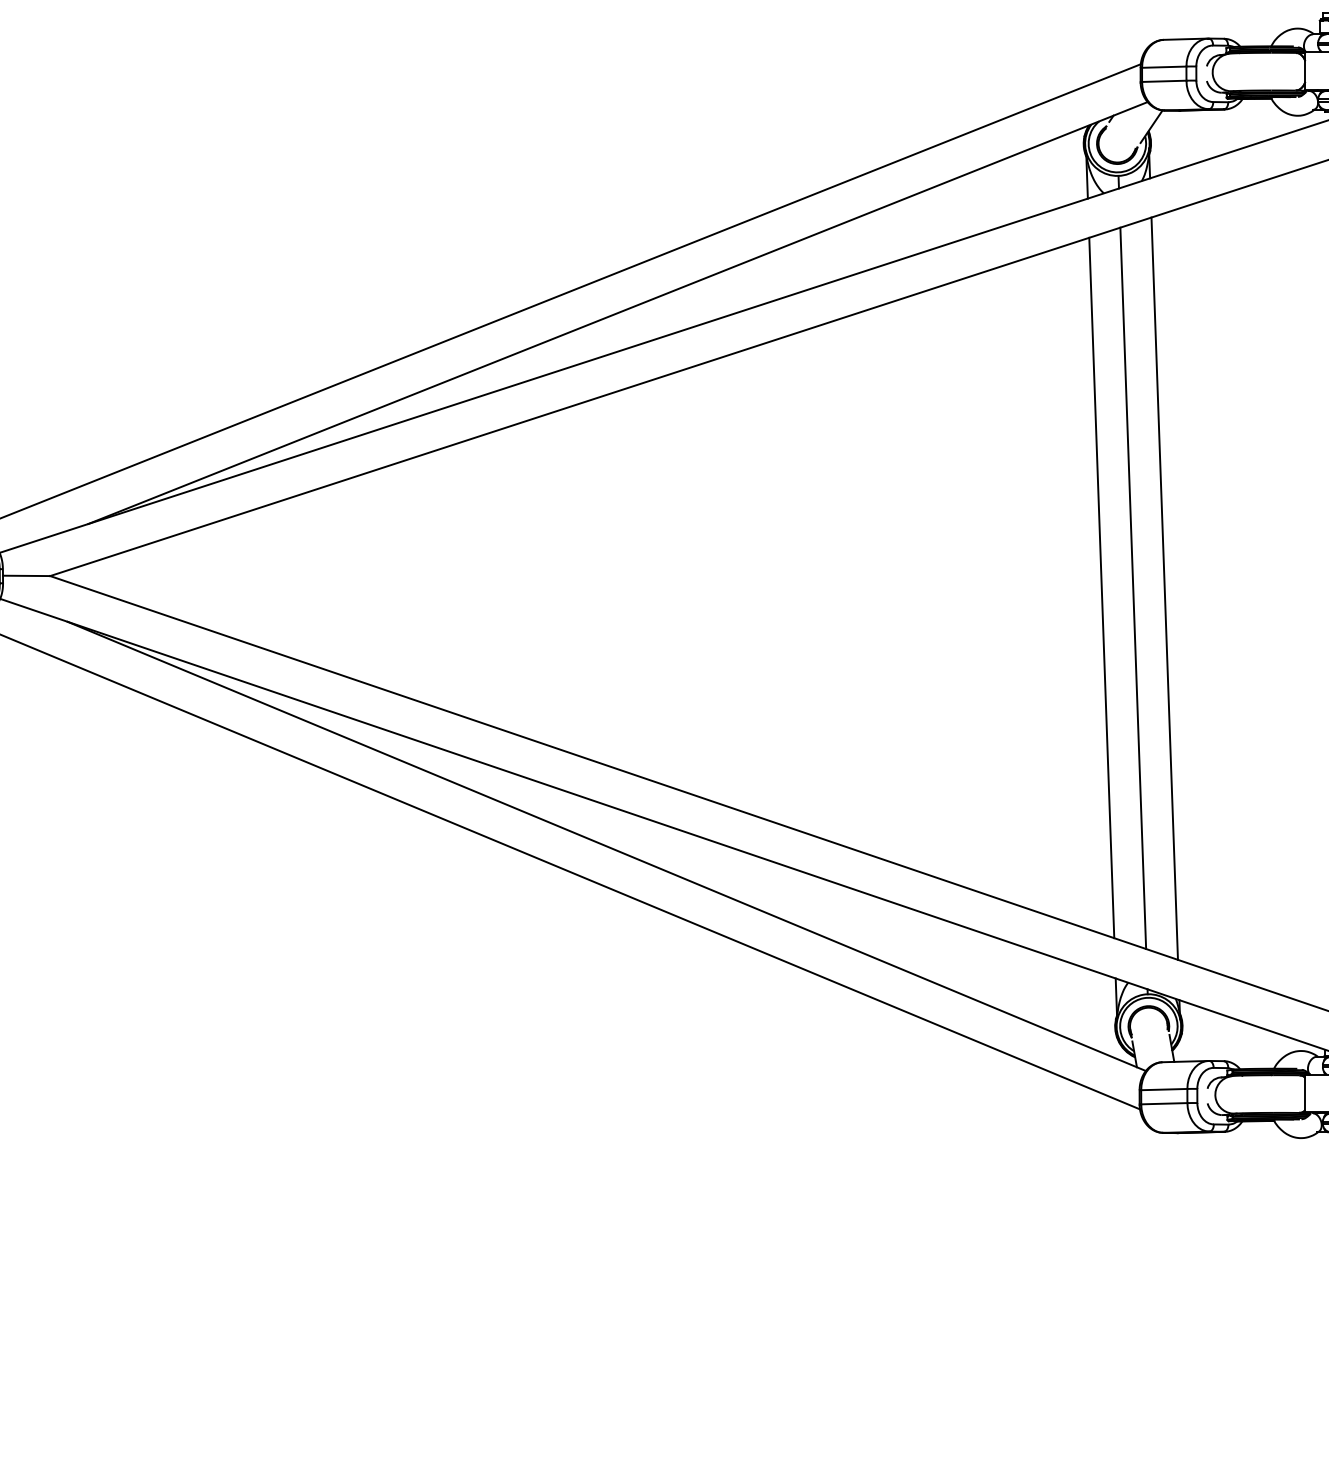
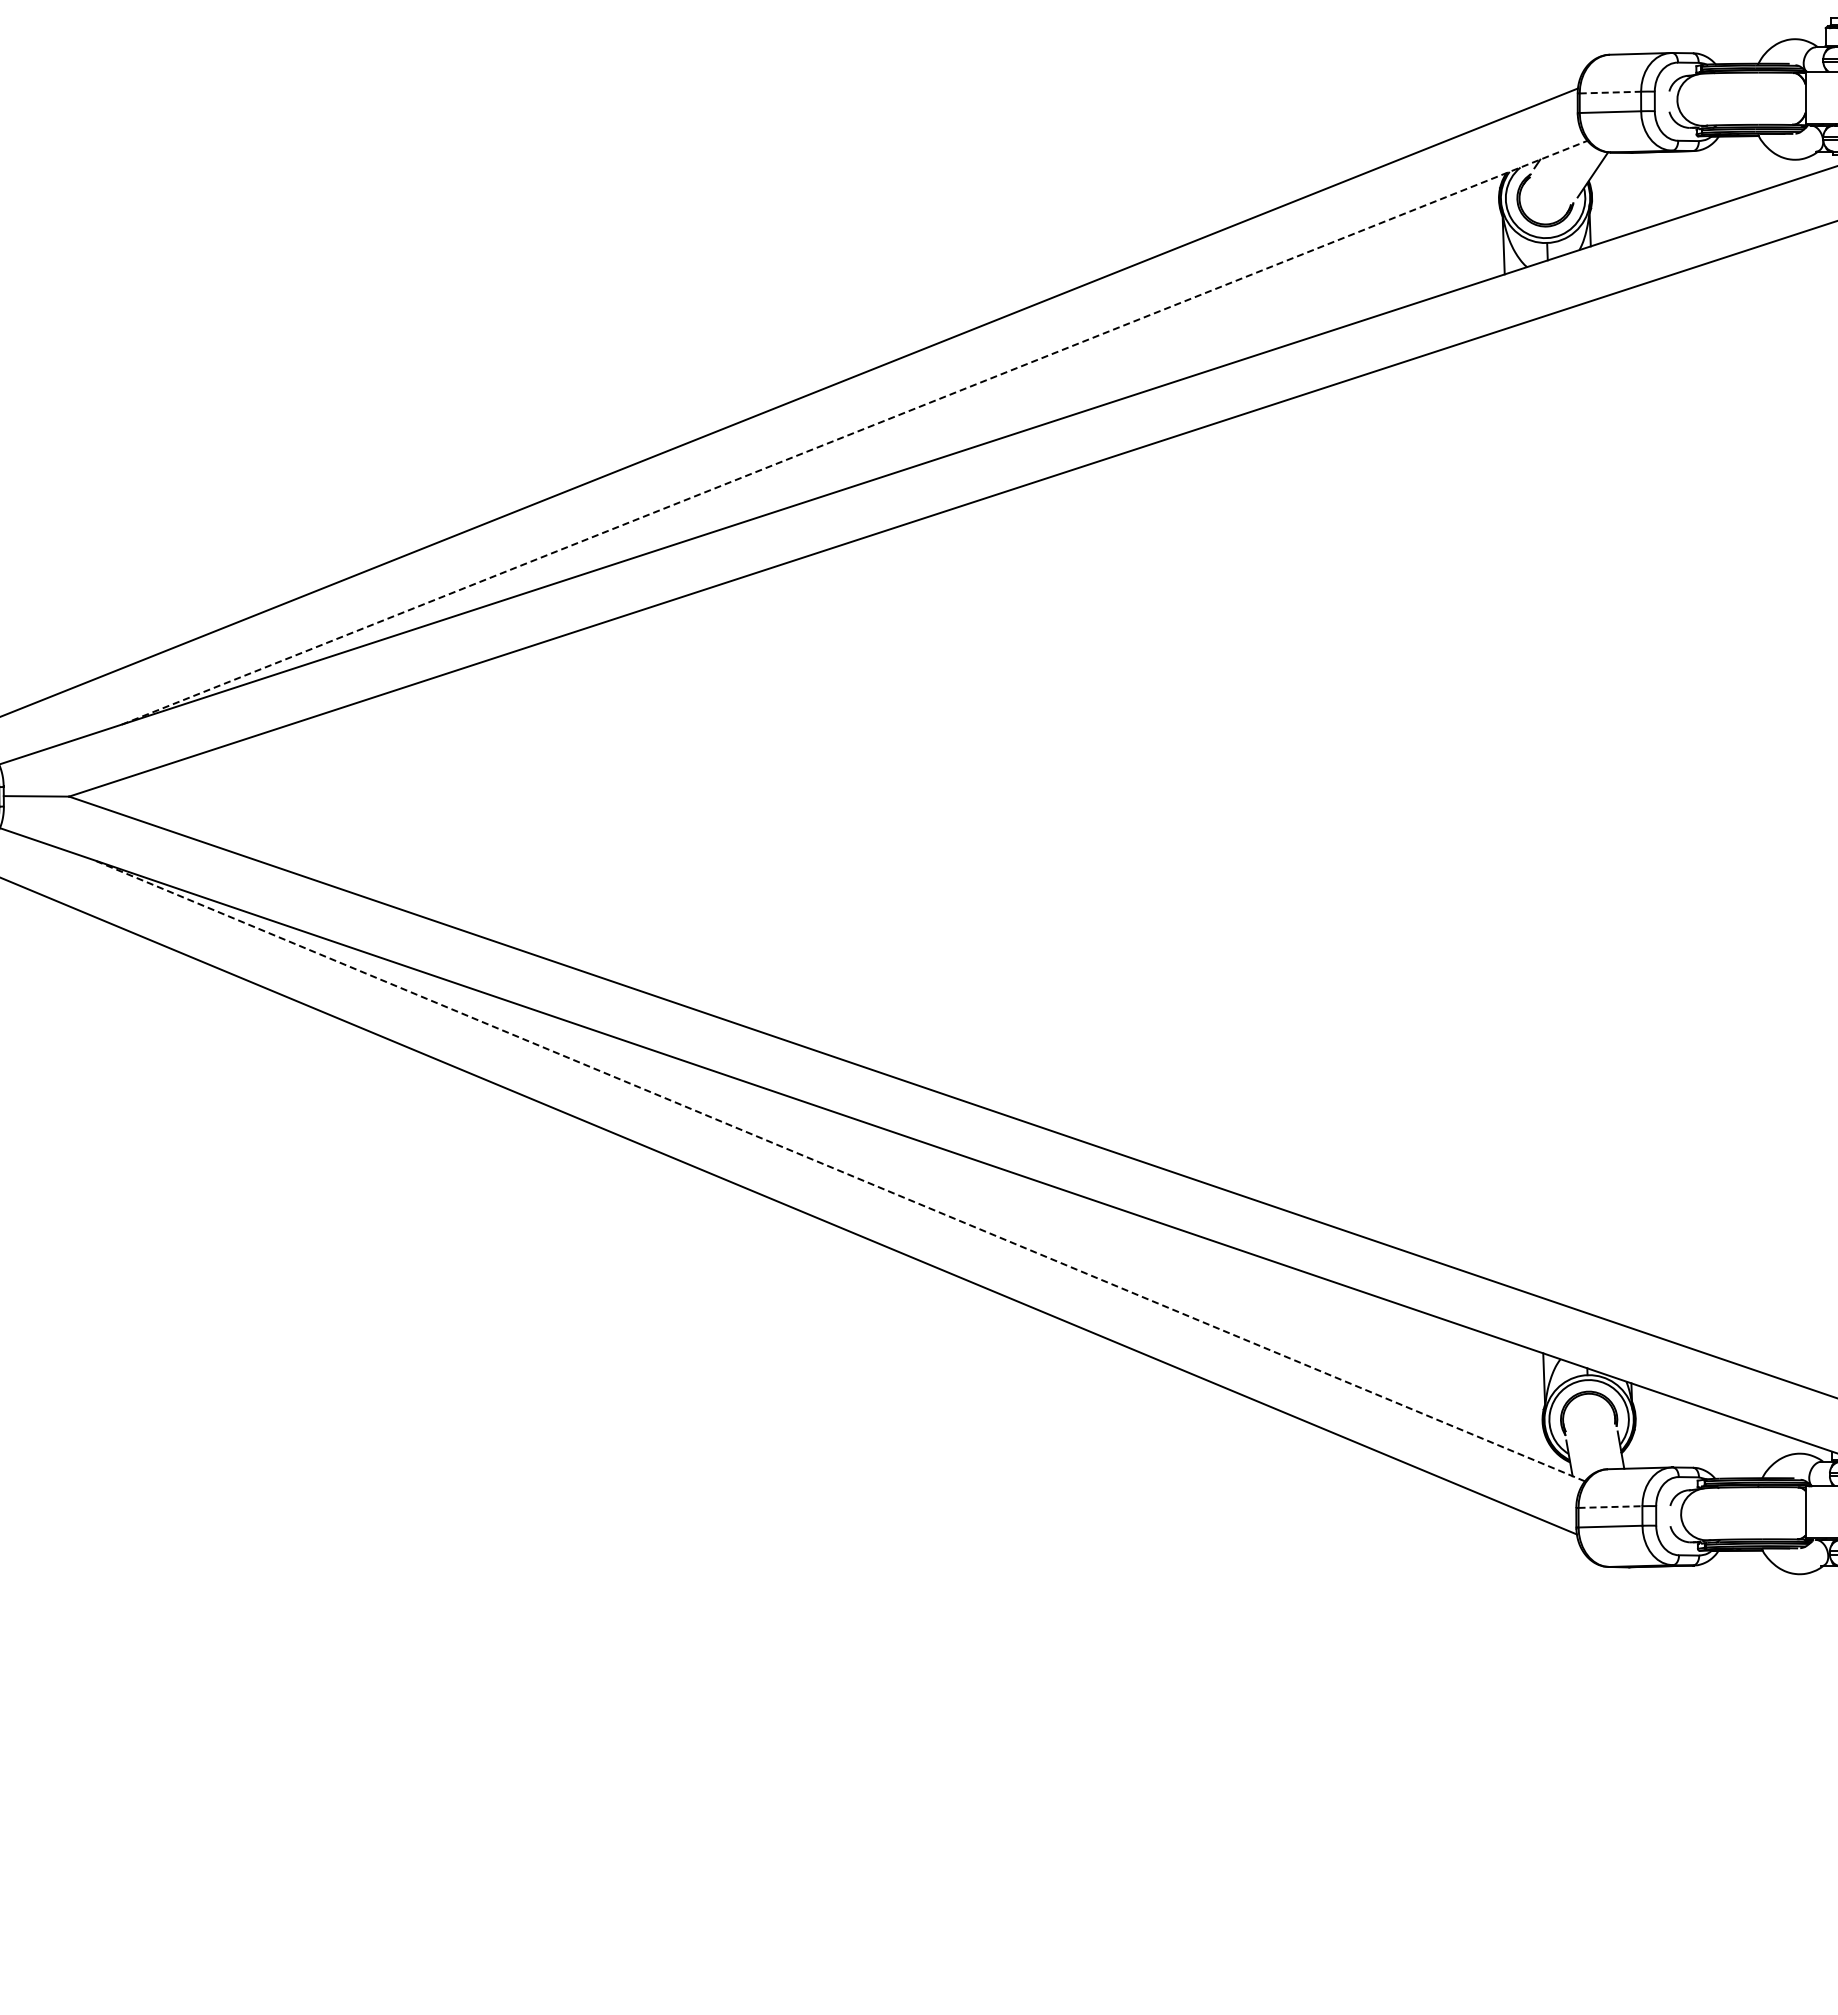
line: (1164, 67) -> (1610, 92), solid -> dashed
line: (617, 312) -> (854, 432), solid -> dashed
line: (1101, 587) -> (1523, 812), removed
line: (1133, 588) -> (1567, 813), removed
line: (1164, 588) -> (1610, 813), removed
line: (606, 846) -> (838, 1170), solid -> dashed
line: (1164, 1089) -> (1610, 1507), solid -> dashed

